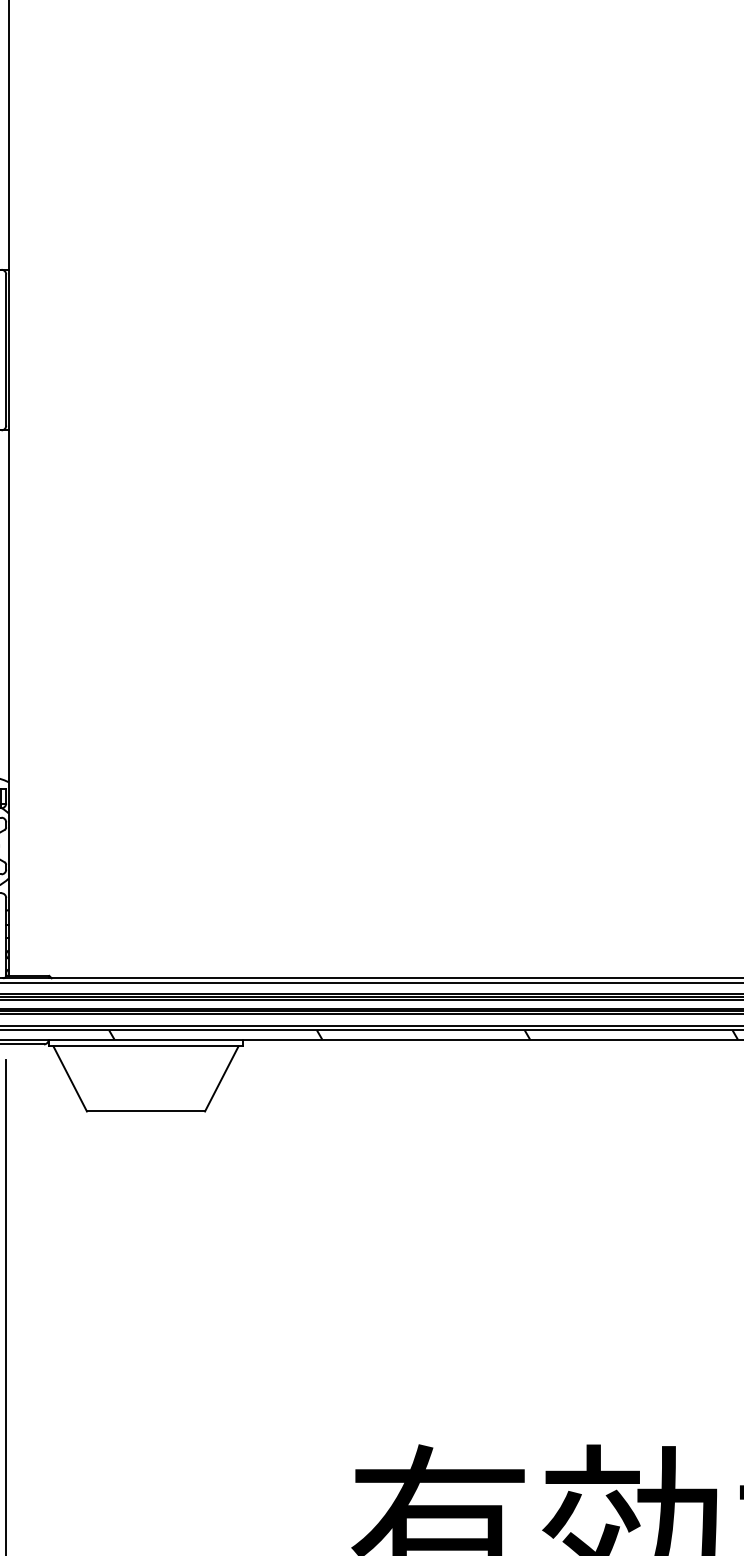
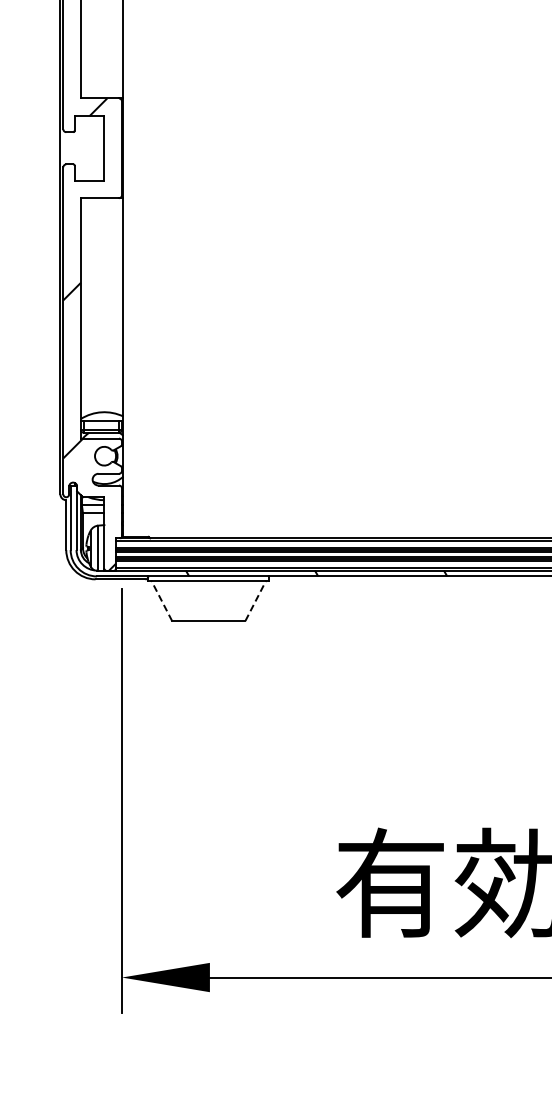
line: (69, 1078) -> (161, 600), solid -> dashed
line: (221, 1078) -> (255, 600), solid -> dashed

